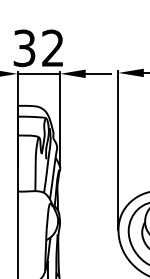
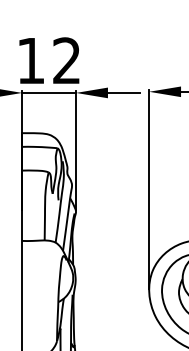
text: (24, 48) -> (31, 61), 32 -> 12

